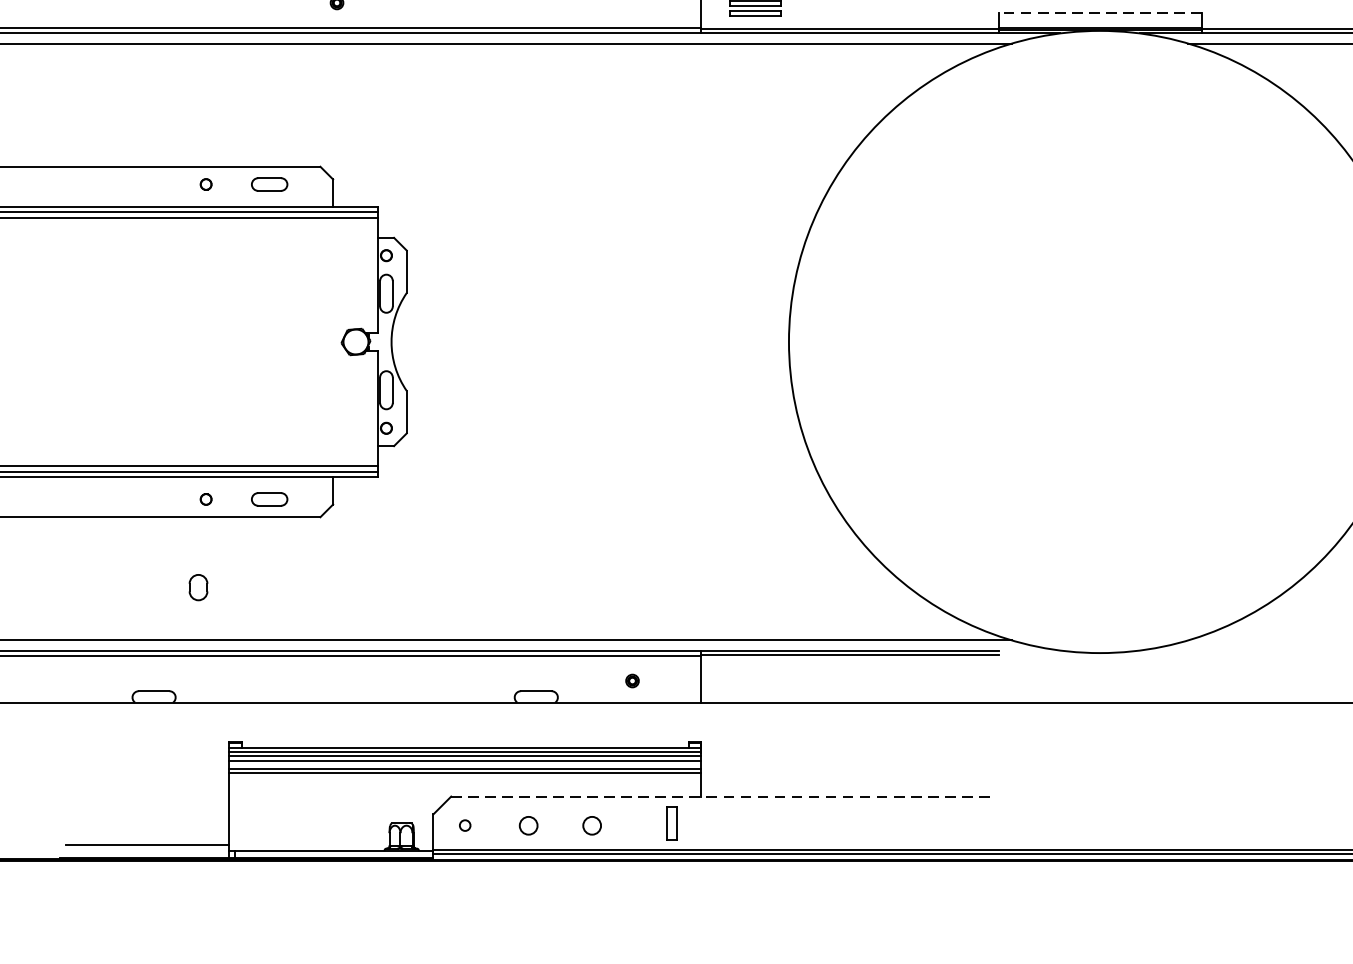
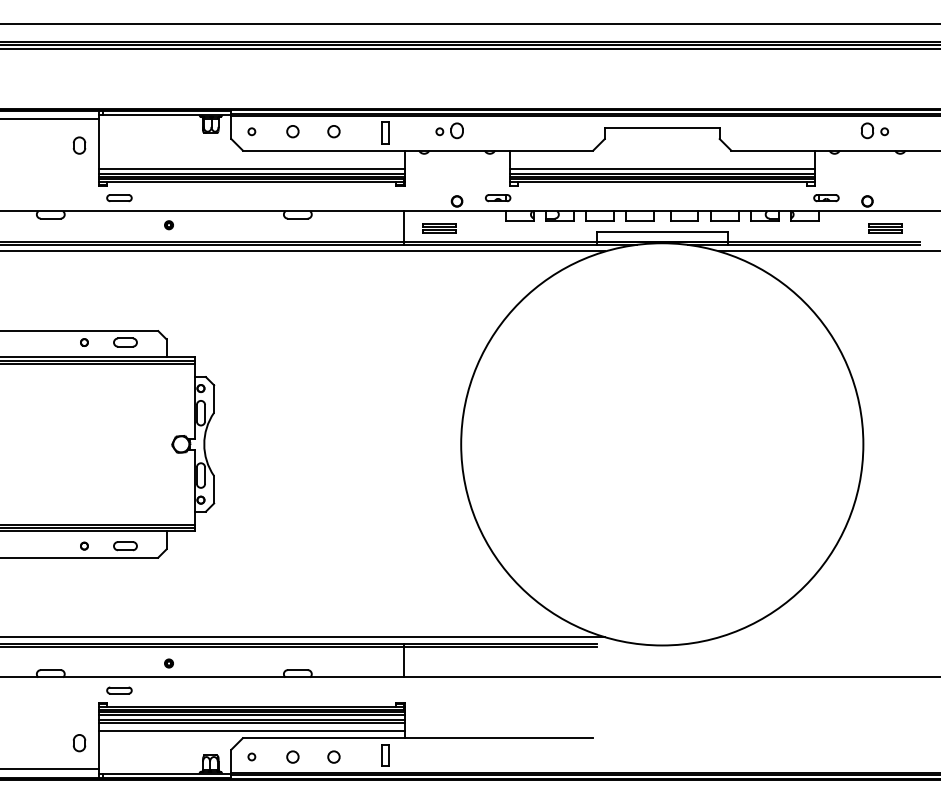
line: (1100, 12) -> (662, 231), dashed -> solid
part: (198, 588) -> (79, 743), moved
part: (631, 680) -> (168, 663), moved
part: (260, 722) -> (119, 690), added
line: (464, 784) -> (251, 730), added
line: (722, 797) -> (418, 738), dashed -> solid

